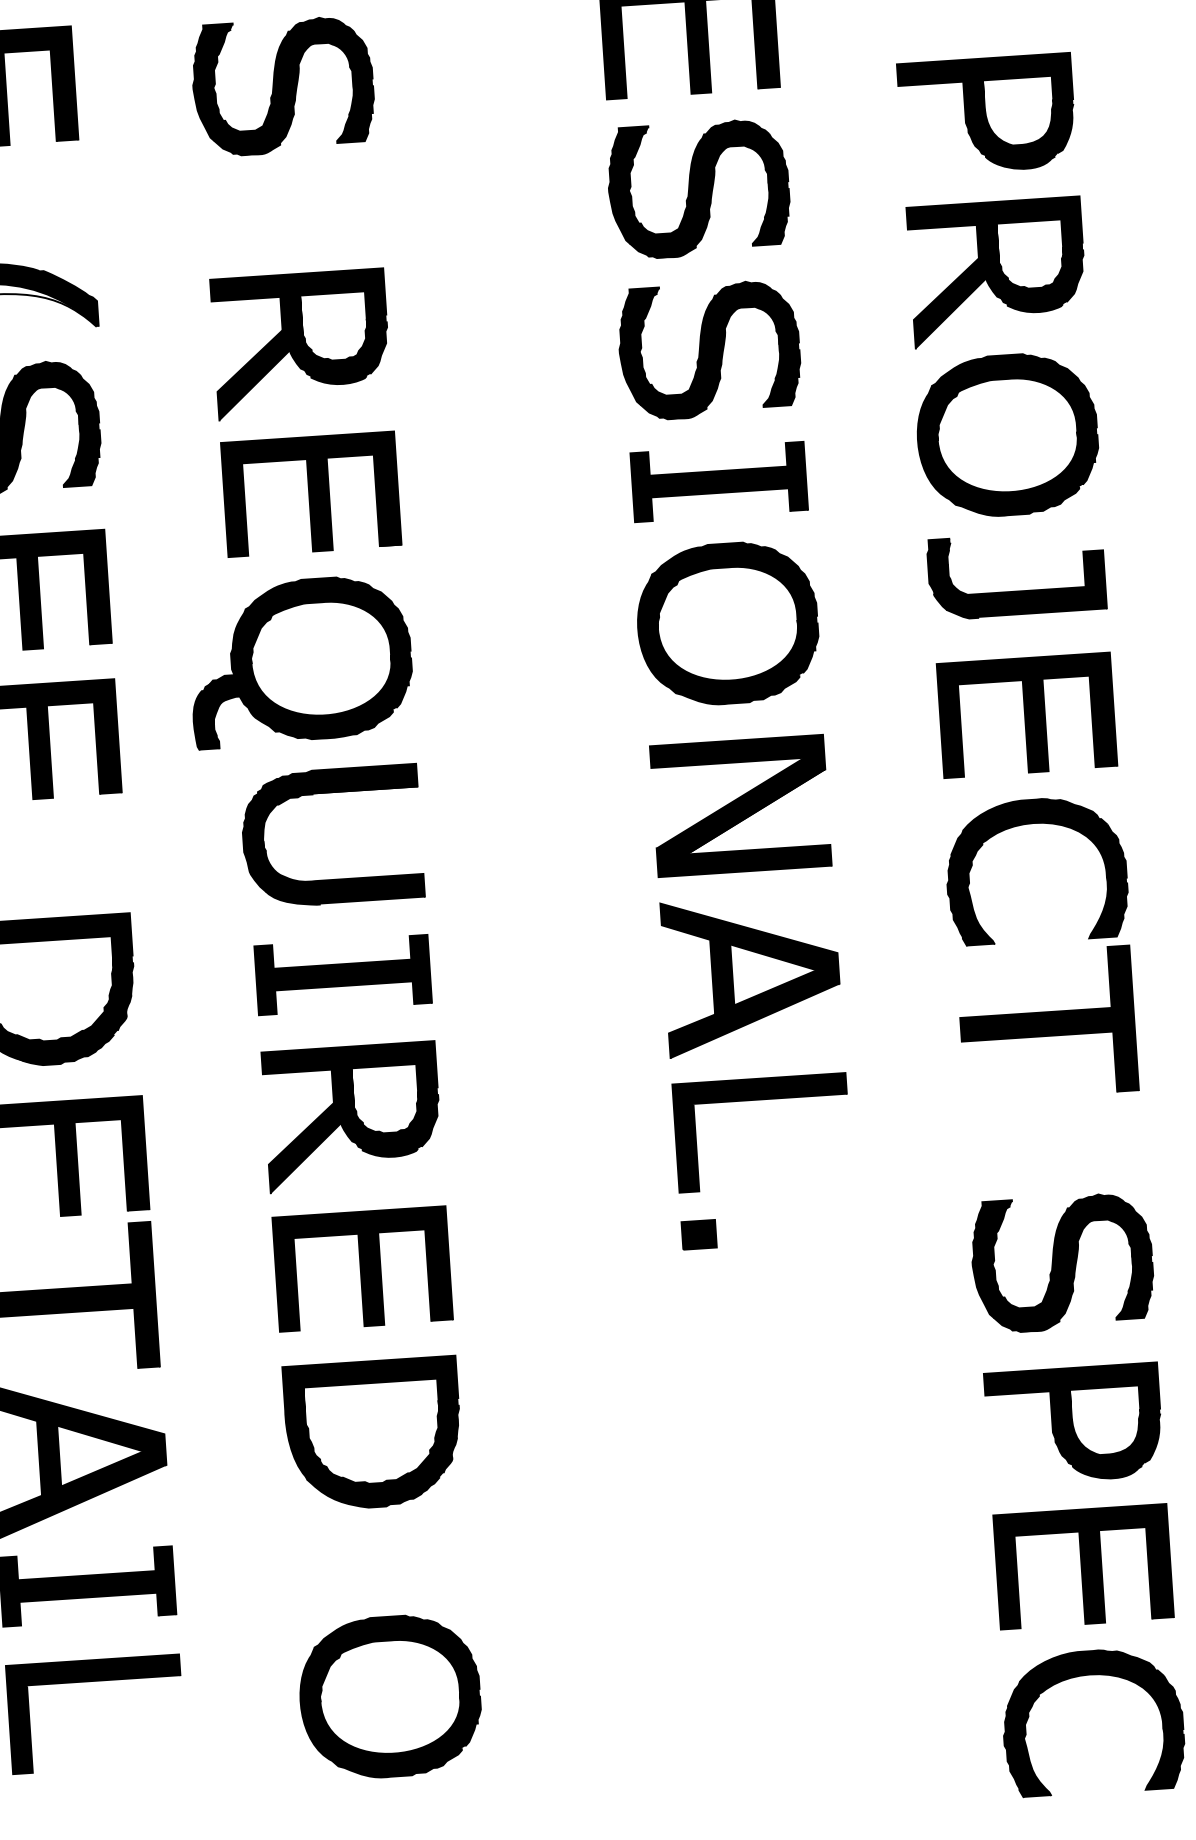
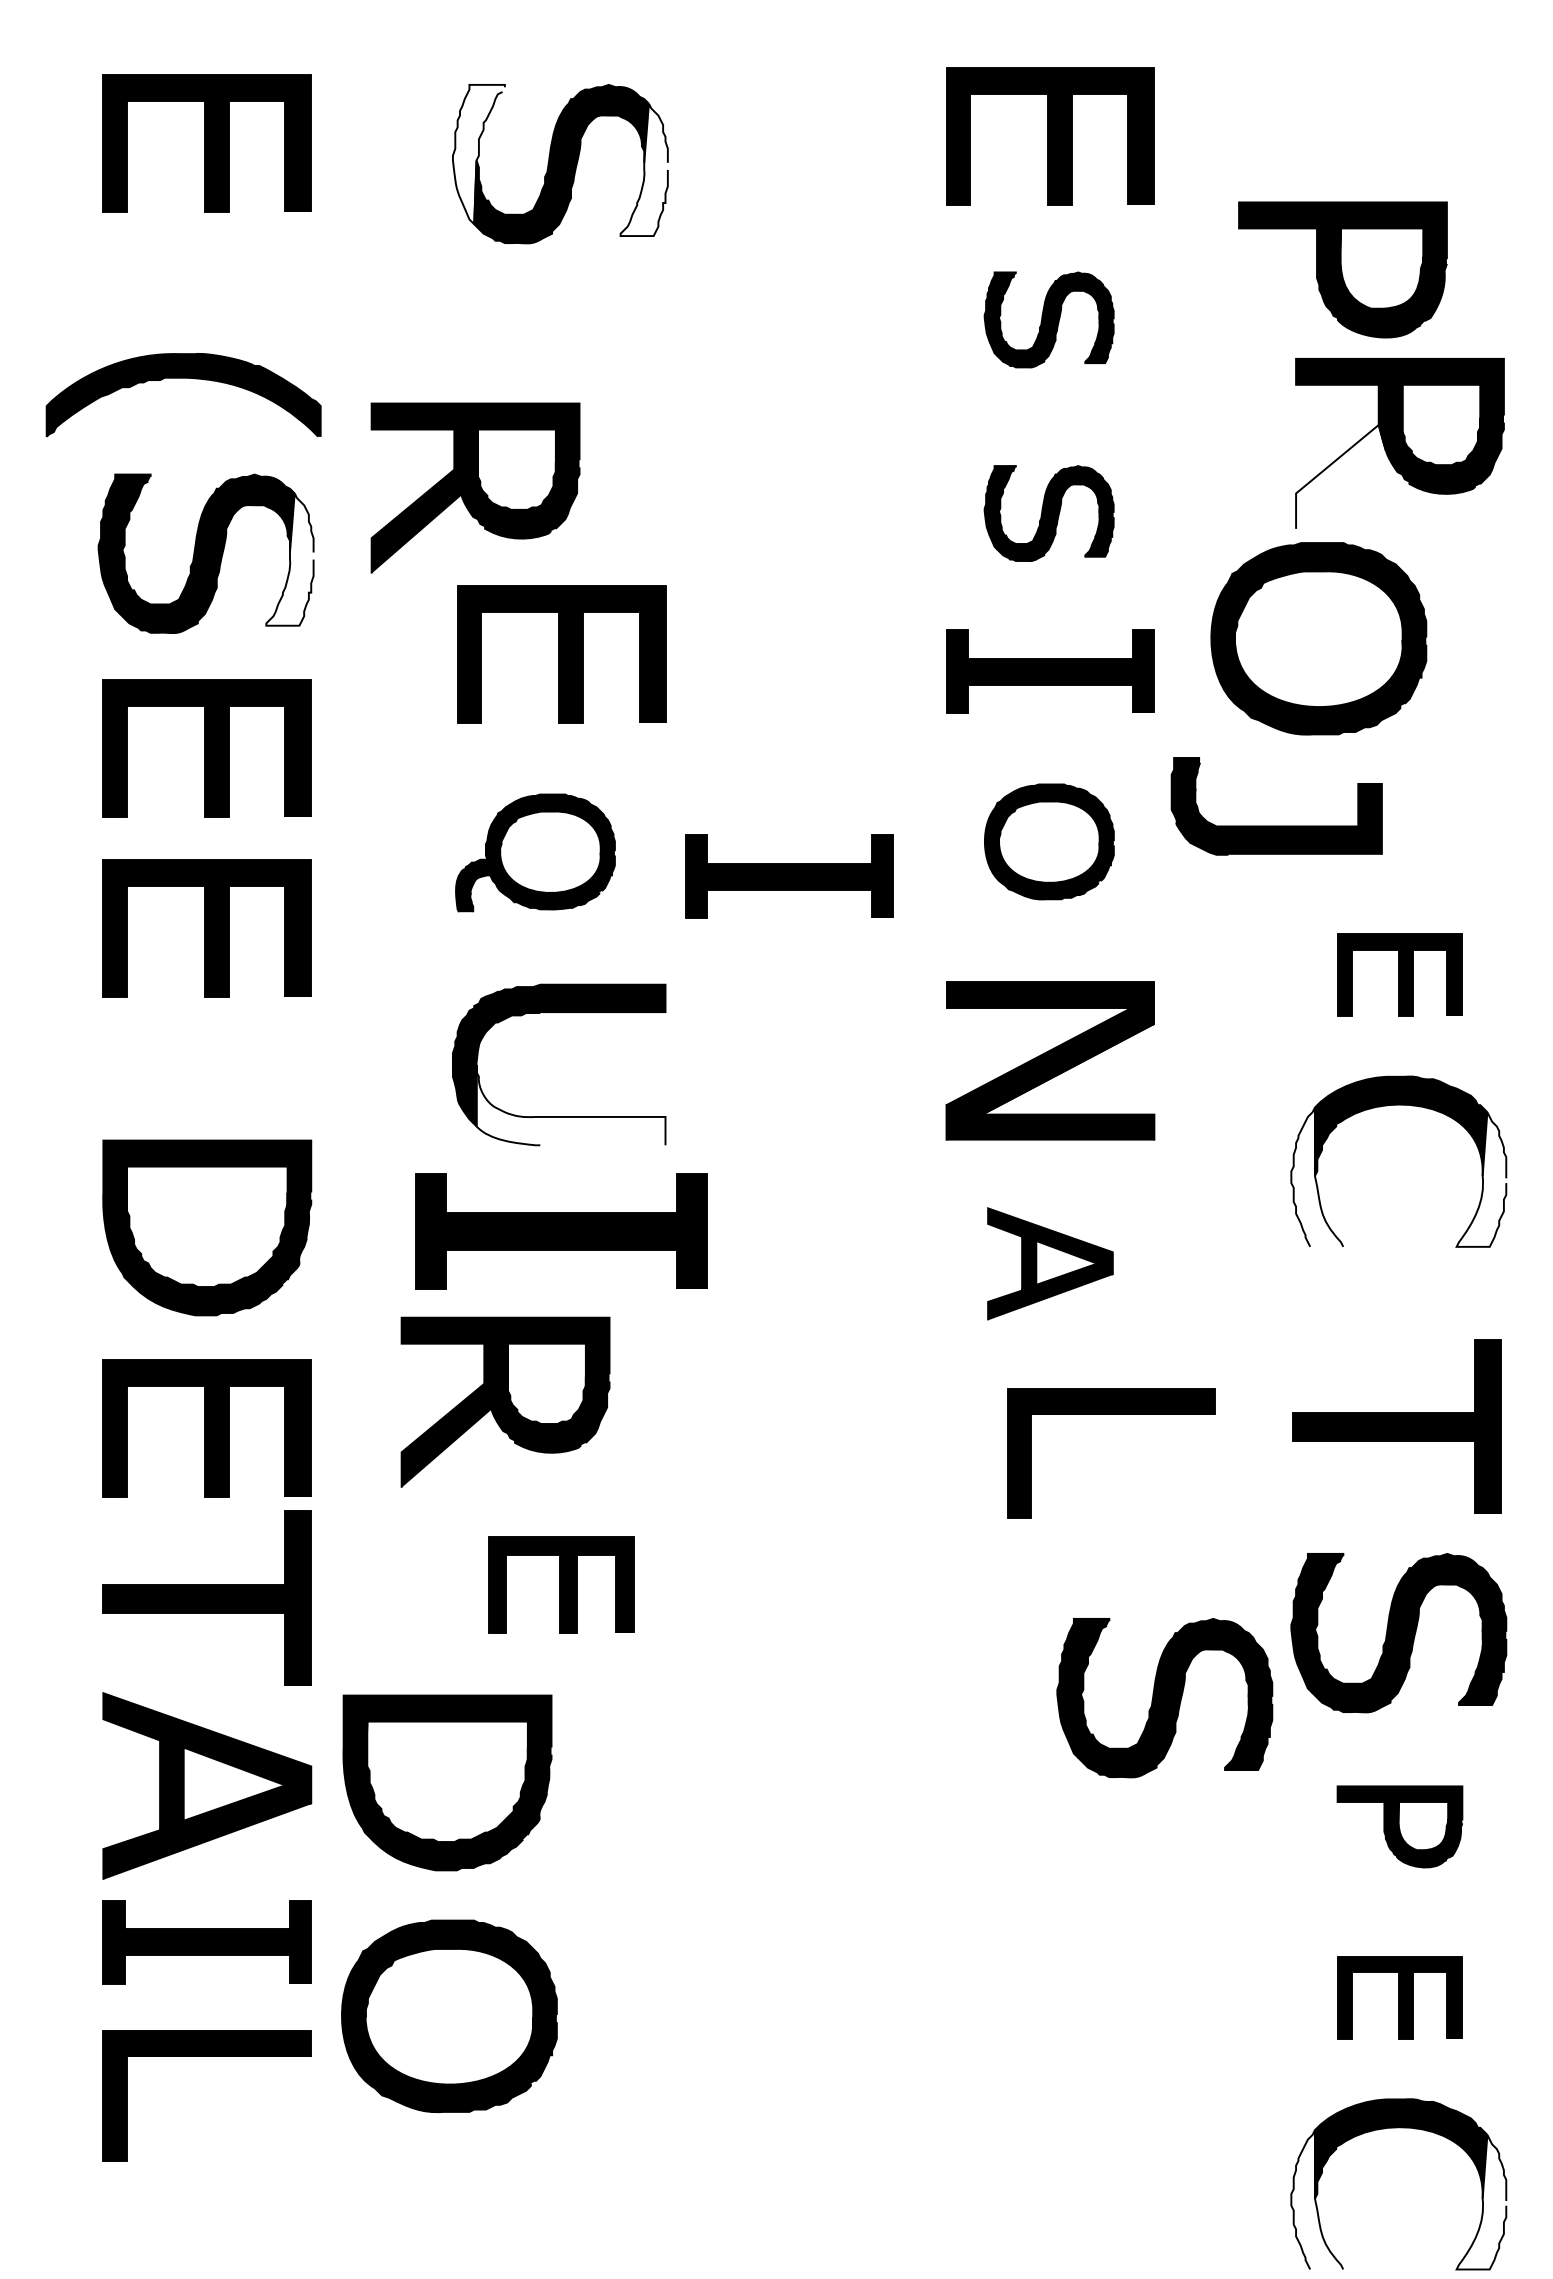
fill: (214, 82) -> (478, 154), removed
fill: (352, 86) -> (643, 169), removed
part: (986, 114) -> (1342, 269), moved
part: (698, 188) -> (1048, 319), size x0.6
fill: (949, 303) -> (1340, 476), removed
part: (301, 343) -> (475, 487), moved
part: (708, 350) -> (1048, 513), size x0.6
fill: (79, 430) -> (289, 559), removed
part: (1007, 435) -> (1318, 638), moved
part: (1017, 590) -> (1276, 825), moved
part: (727, 623) -> (1049, 841), size x0.6
part: (300, 660) -> (535, 852), size x0.6
part: (513, 666) -> (789, 876), added
part: (1026, 715) -> (1399, 975), size x0.6
fill: (343, 869) -> (570, 1105), removed
fill: (1106, 880) -> (1481, 1179), removed
fill: (969, 887) -> (1317, 1176), removed
part: (752, 974) -> (1050, 1263), size x0.6
part: (343, 975) -> (561, 1231), size x1.4
part: (1047, 1023) -> (1396, 1426), moved
part: (760, 1100) -> (1111, 1414), moved
part: (352, 1116) -> (505, 1401), moved
part: (699, 1234) -> (966, 1570), removed
part: (362, 1268) -> (561, 1584), size x0.7
part: (871, 1330) -> (1164, 1698), added
part: (1073, 1424) -> (1399, 1826), size x0.6
part: (373, 1433) -> (447, 1782), moved
part: (1083, 1566) -> (1399, 1997), size x0.6
part: (390, 1696) -> (449, 2015), moved
fill: (1162, 1731) -> (1481, 2201), removed
fill: (1026, 1739) -> (1317, 2199), removed

